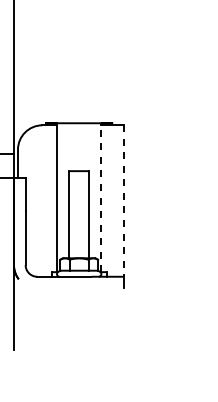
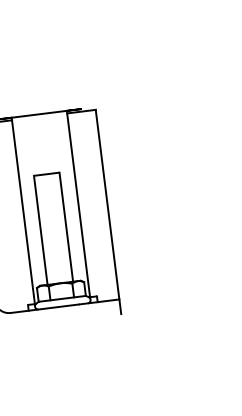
line: (101, 197) -> (78, 203), dashed -> solid
line: (124, 201) -> (108, 205), dashed -> solid

